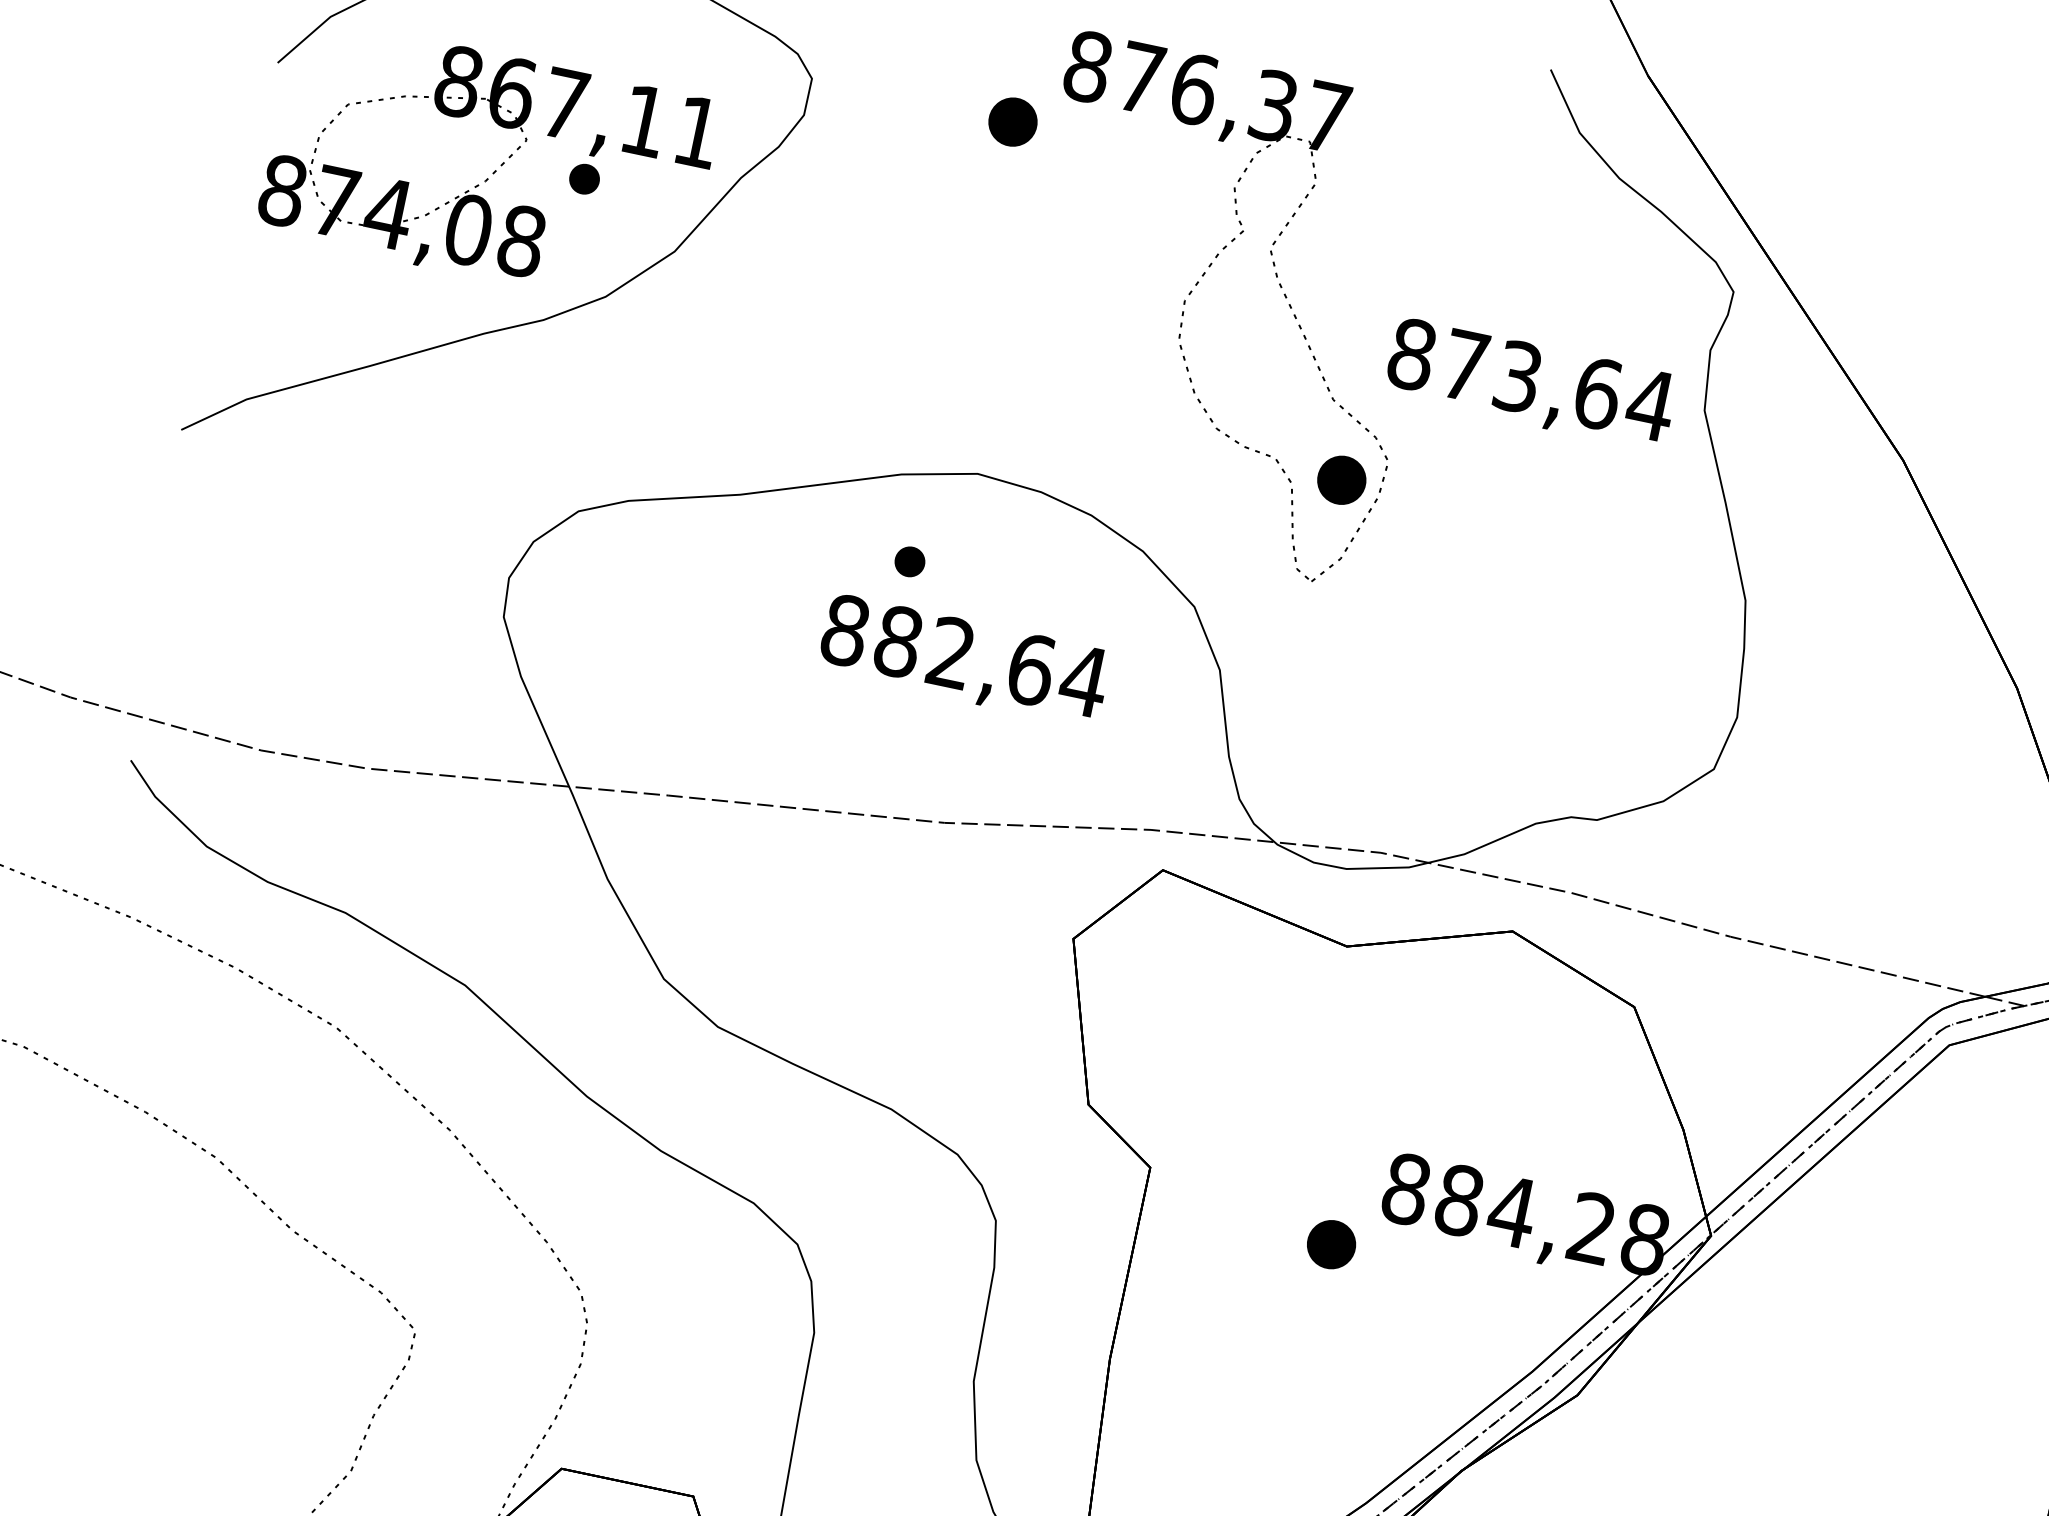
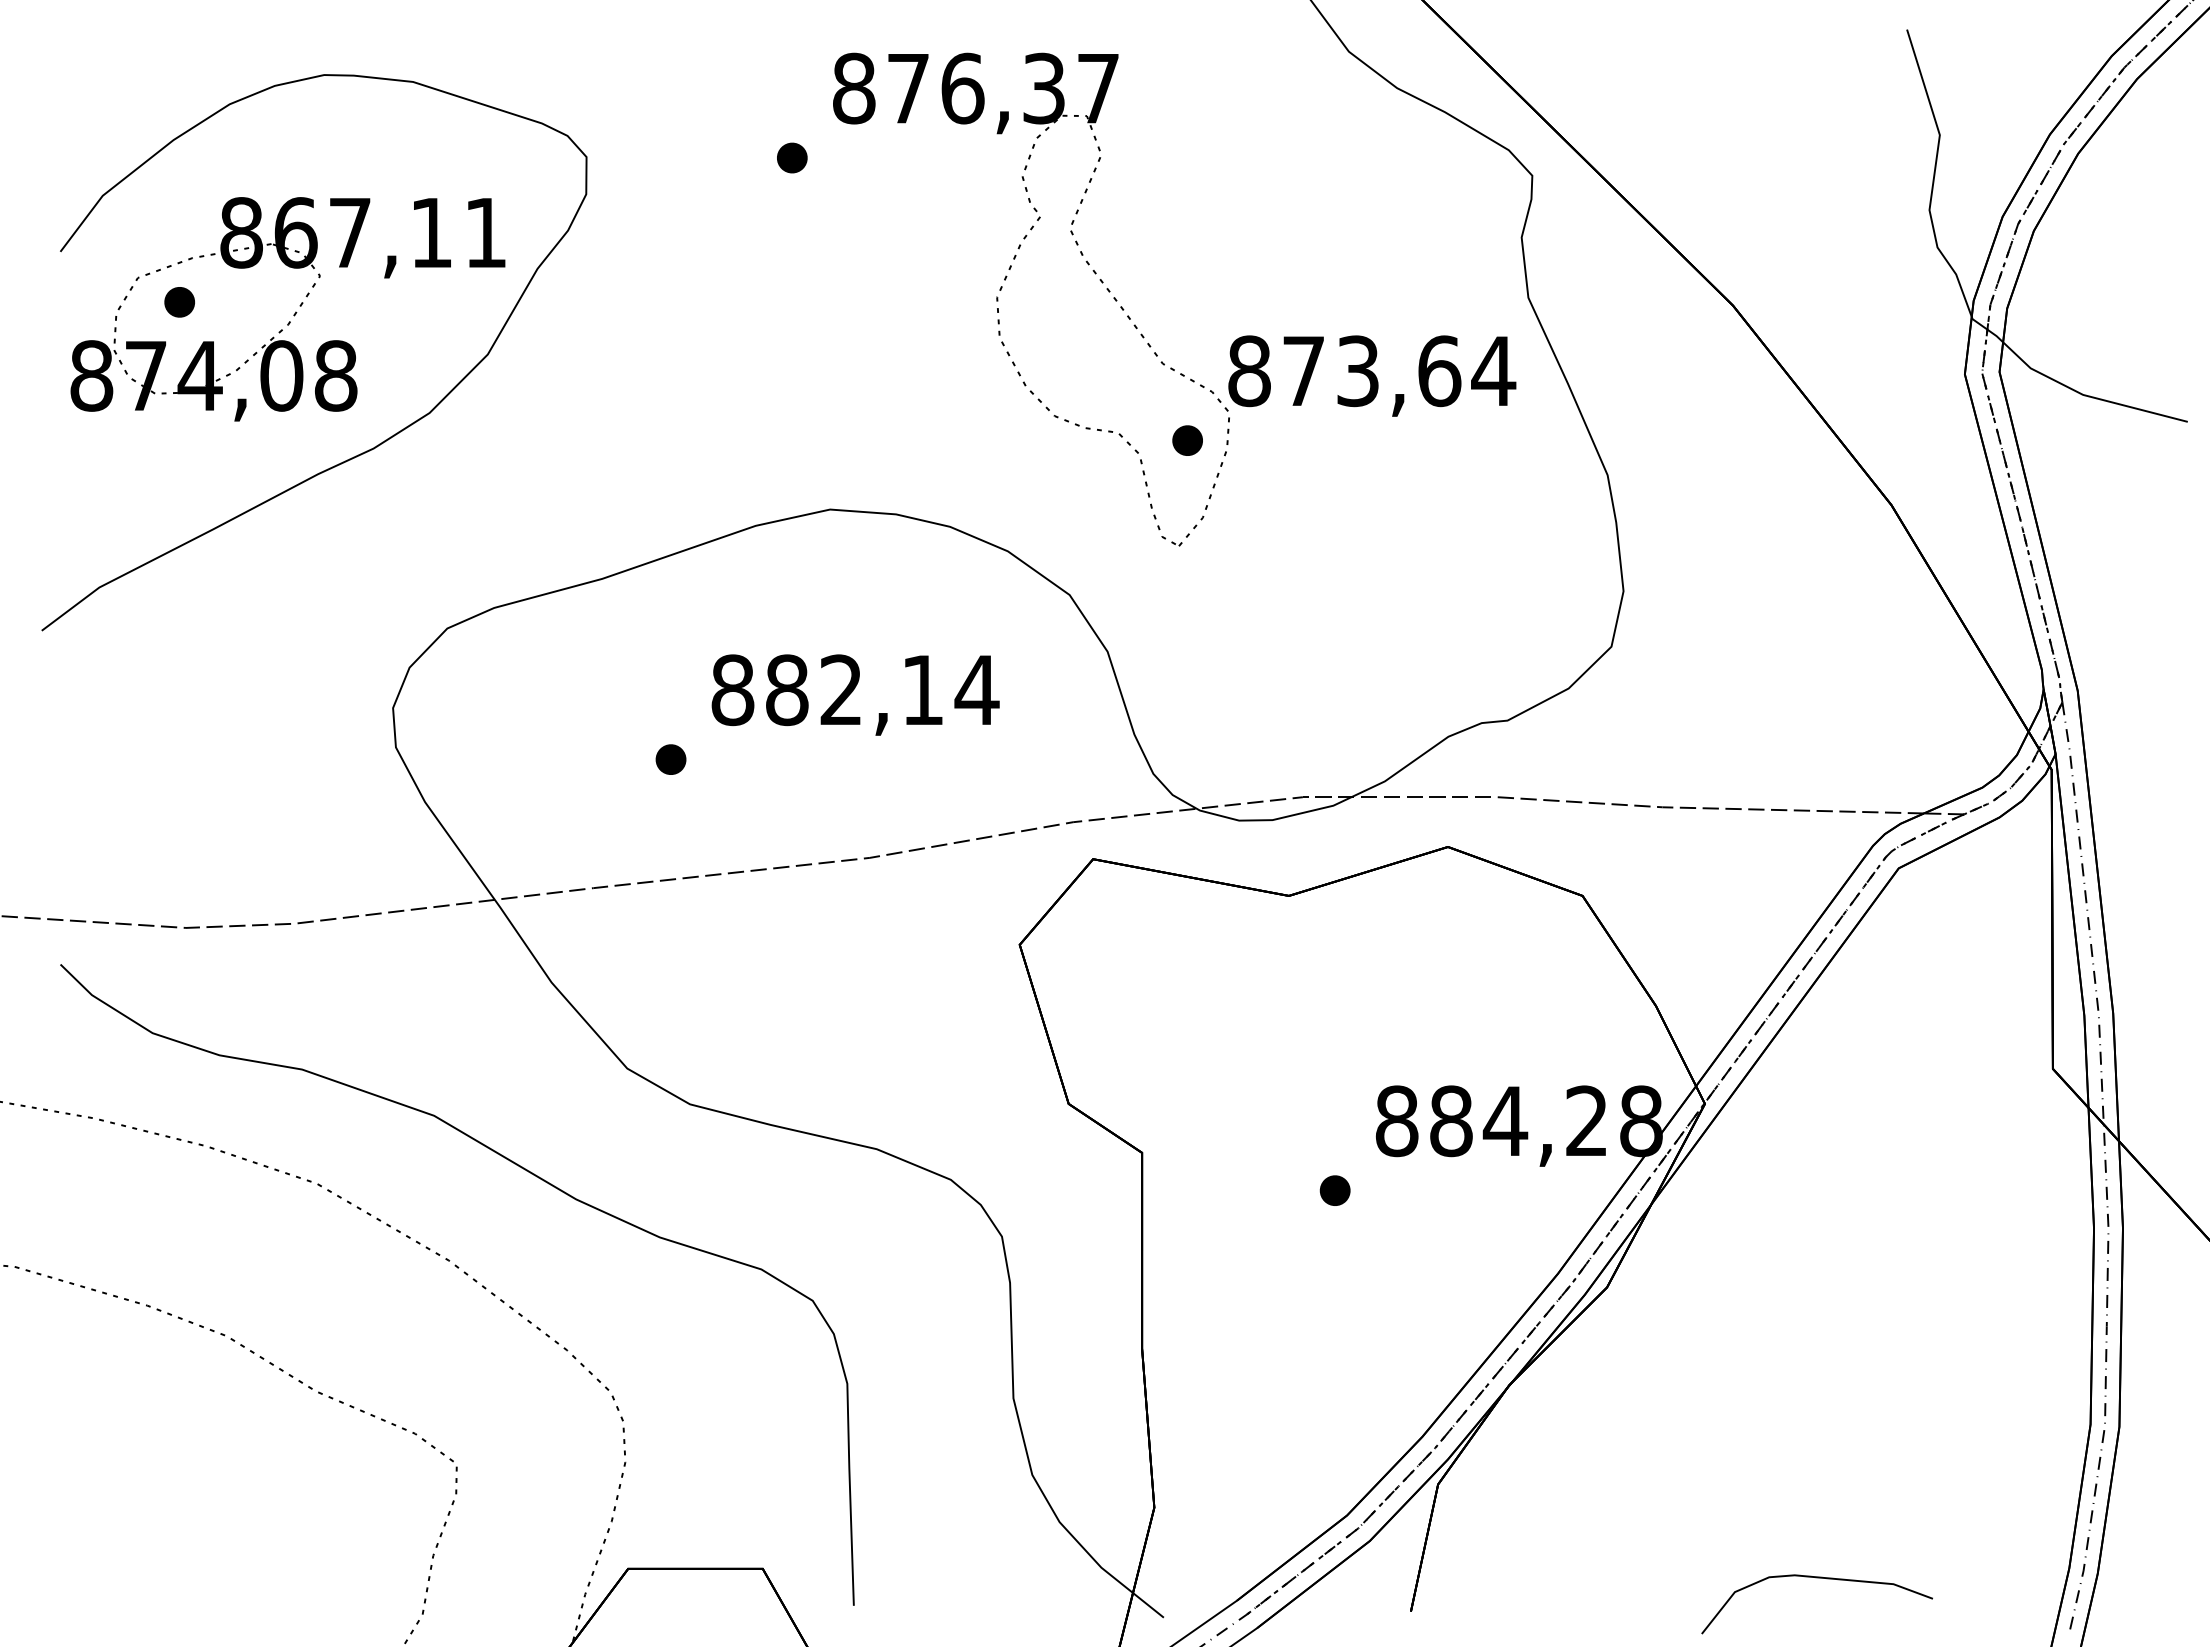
part: (1013, 121) -> (792, 157), size x0.62
part: (584, 179) -> (179, 302), moved
text: (1531, 384) -> (1372, 375), moved
part: (1341, 479) -> (1187, 440), size x0.62
part: (909, 561) -> (670, 759), moved
text: (1031, 670) -> (923, 690), 882,64 -> 882,14
part: (1330, 1244) -> (1334, 1190), size x0.62

